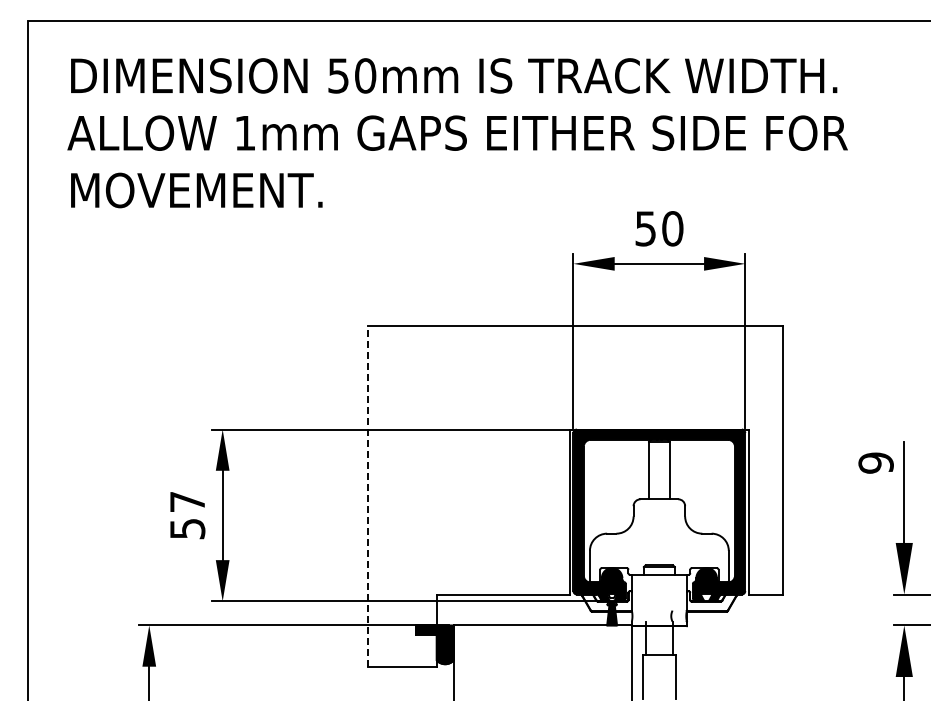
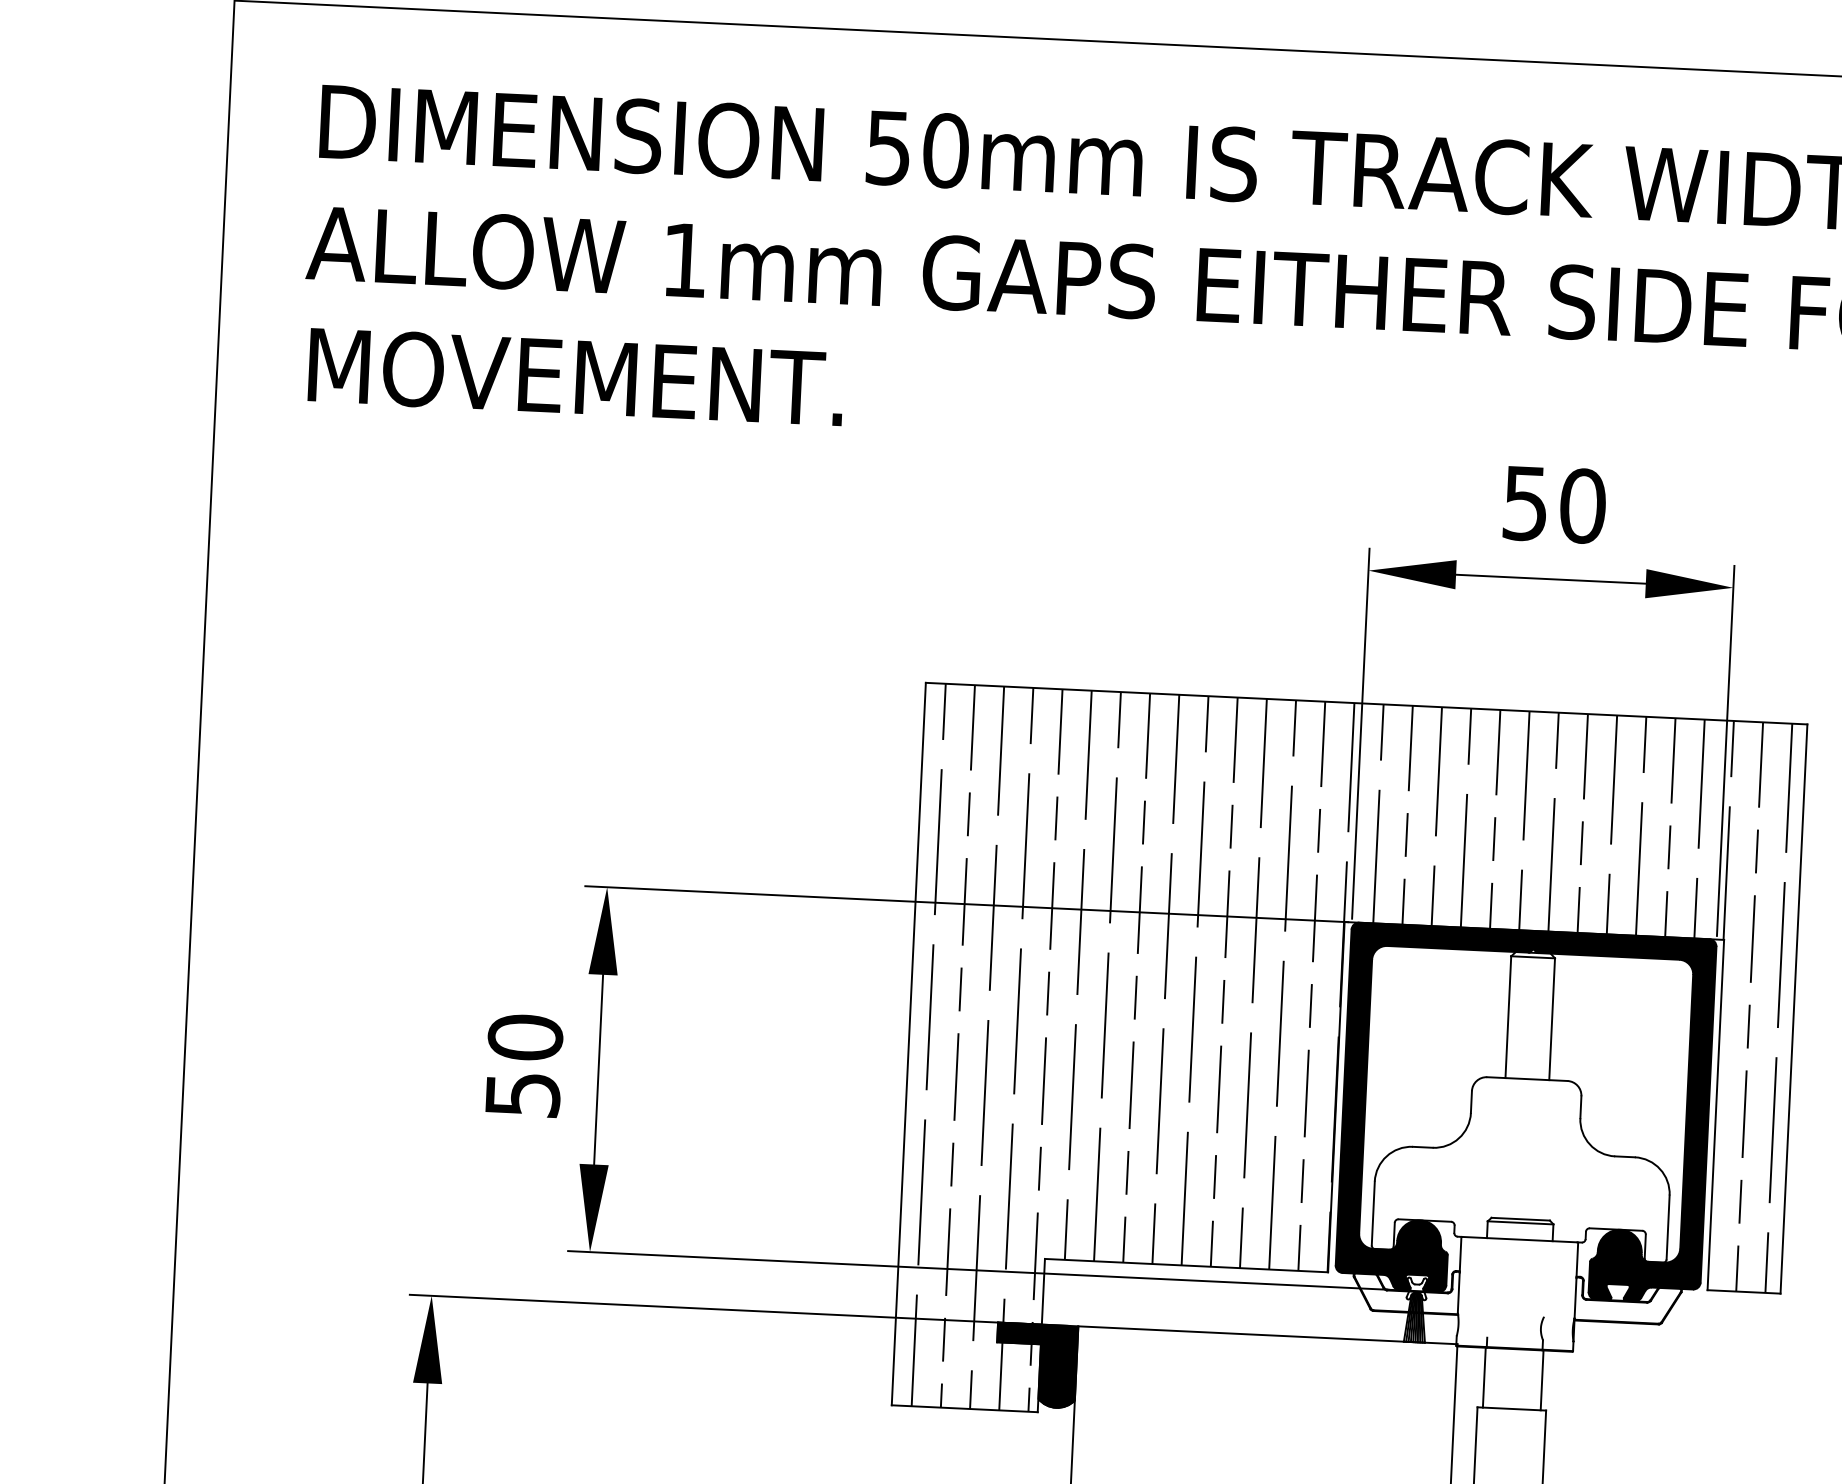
line: (367, 496) -> (907, 1043), dashed -> solid
hatch: (576, 496) -> (1351, 1064), added
text: (187, 501) -> (525, 1036), 57 -> 50

